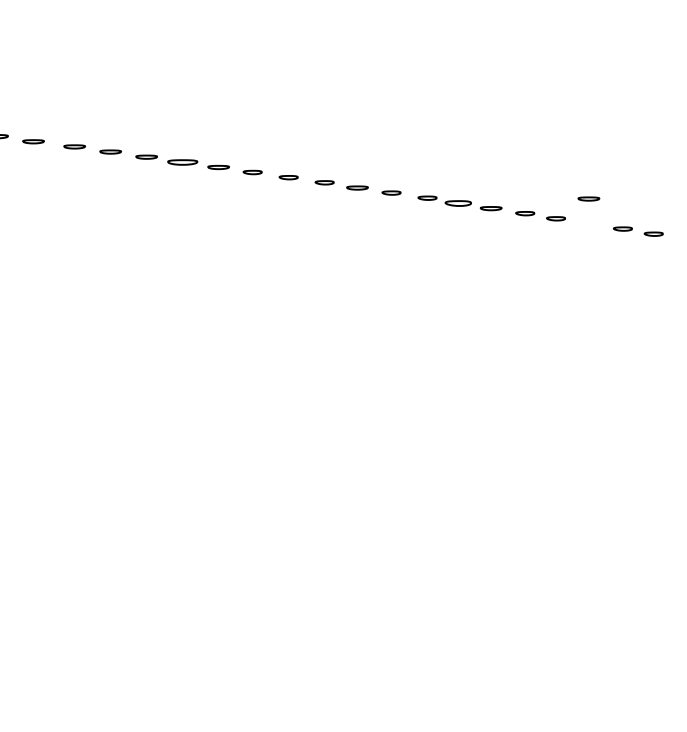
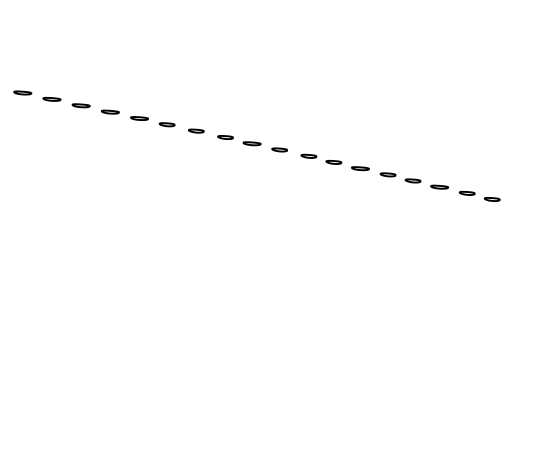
part: (182, 161) -> (110, 111), size x0.71
part: (588, 198) -> (439, 186), moved
part: (458, 202) -> (334, 161), size x0.71

